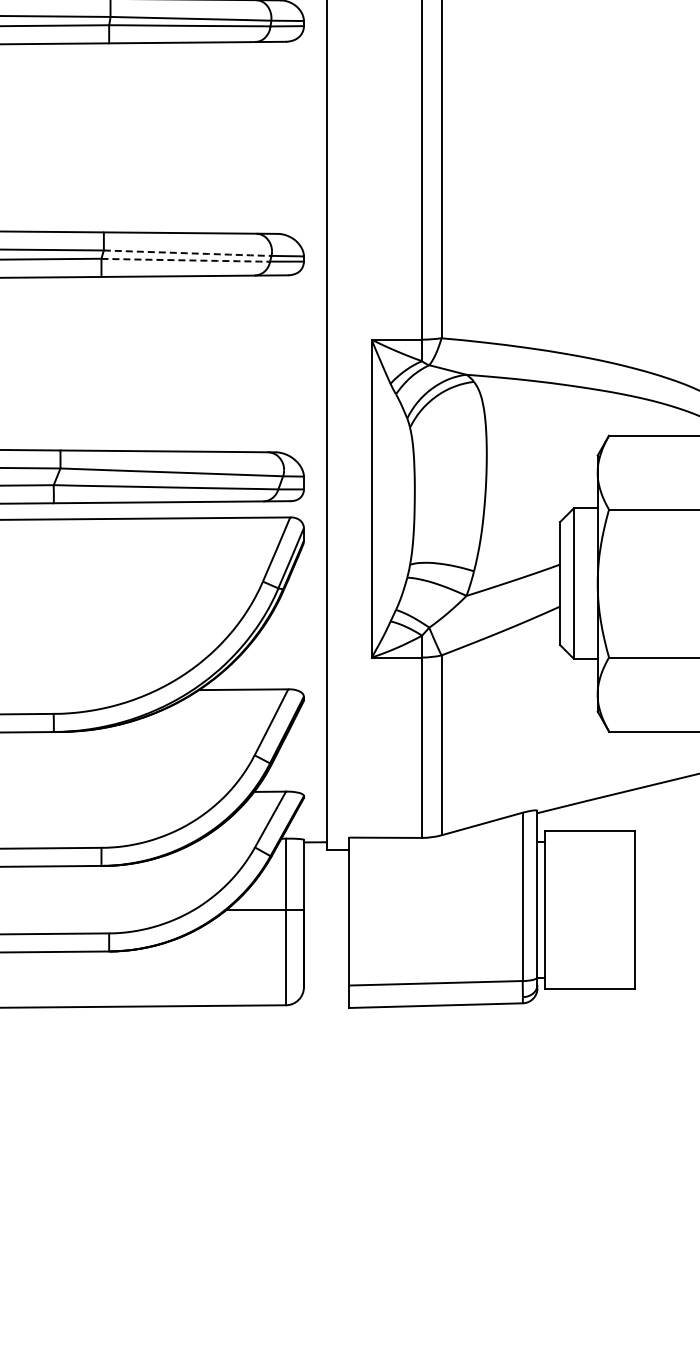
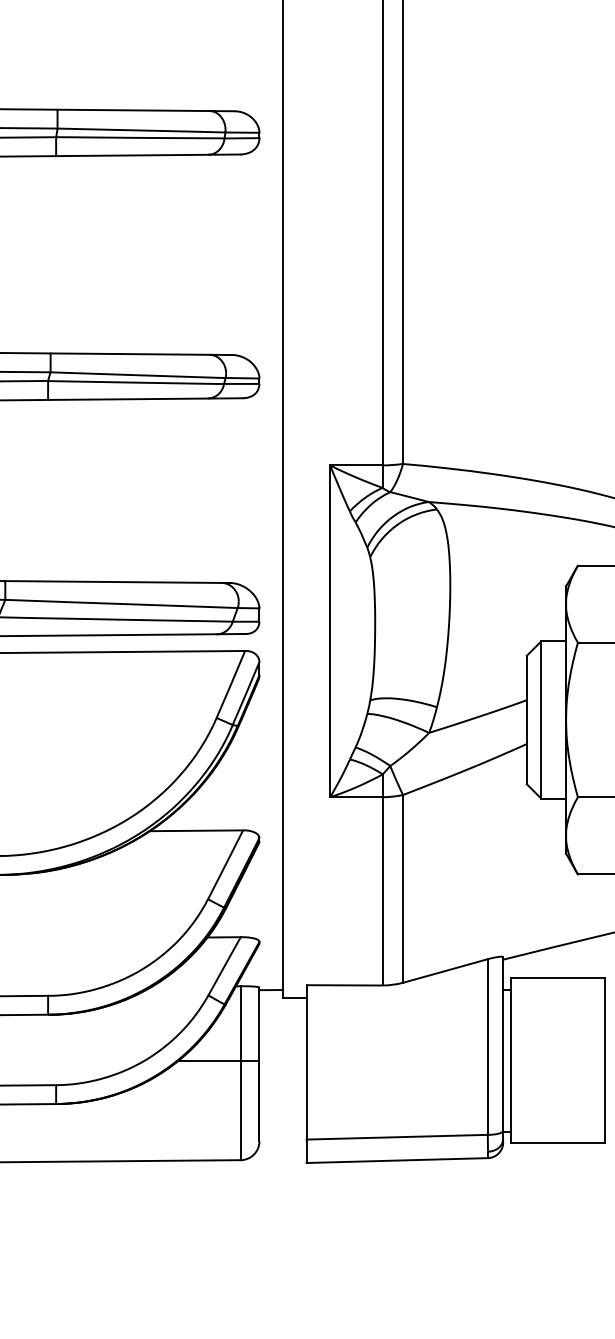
arc: (187, 253) -> (137, 375), dashed -> solid
arc: (185, 260) -> (135, 382), dashed -> solid

